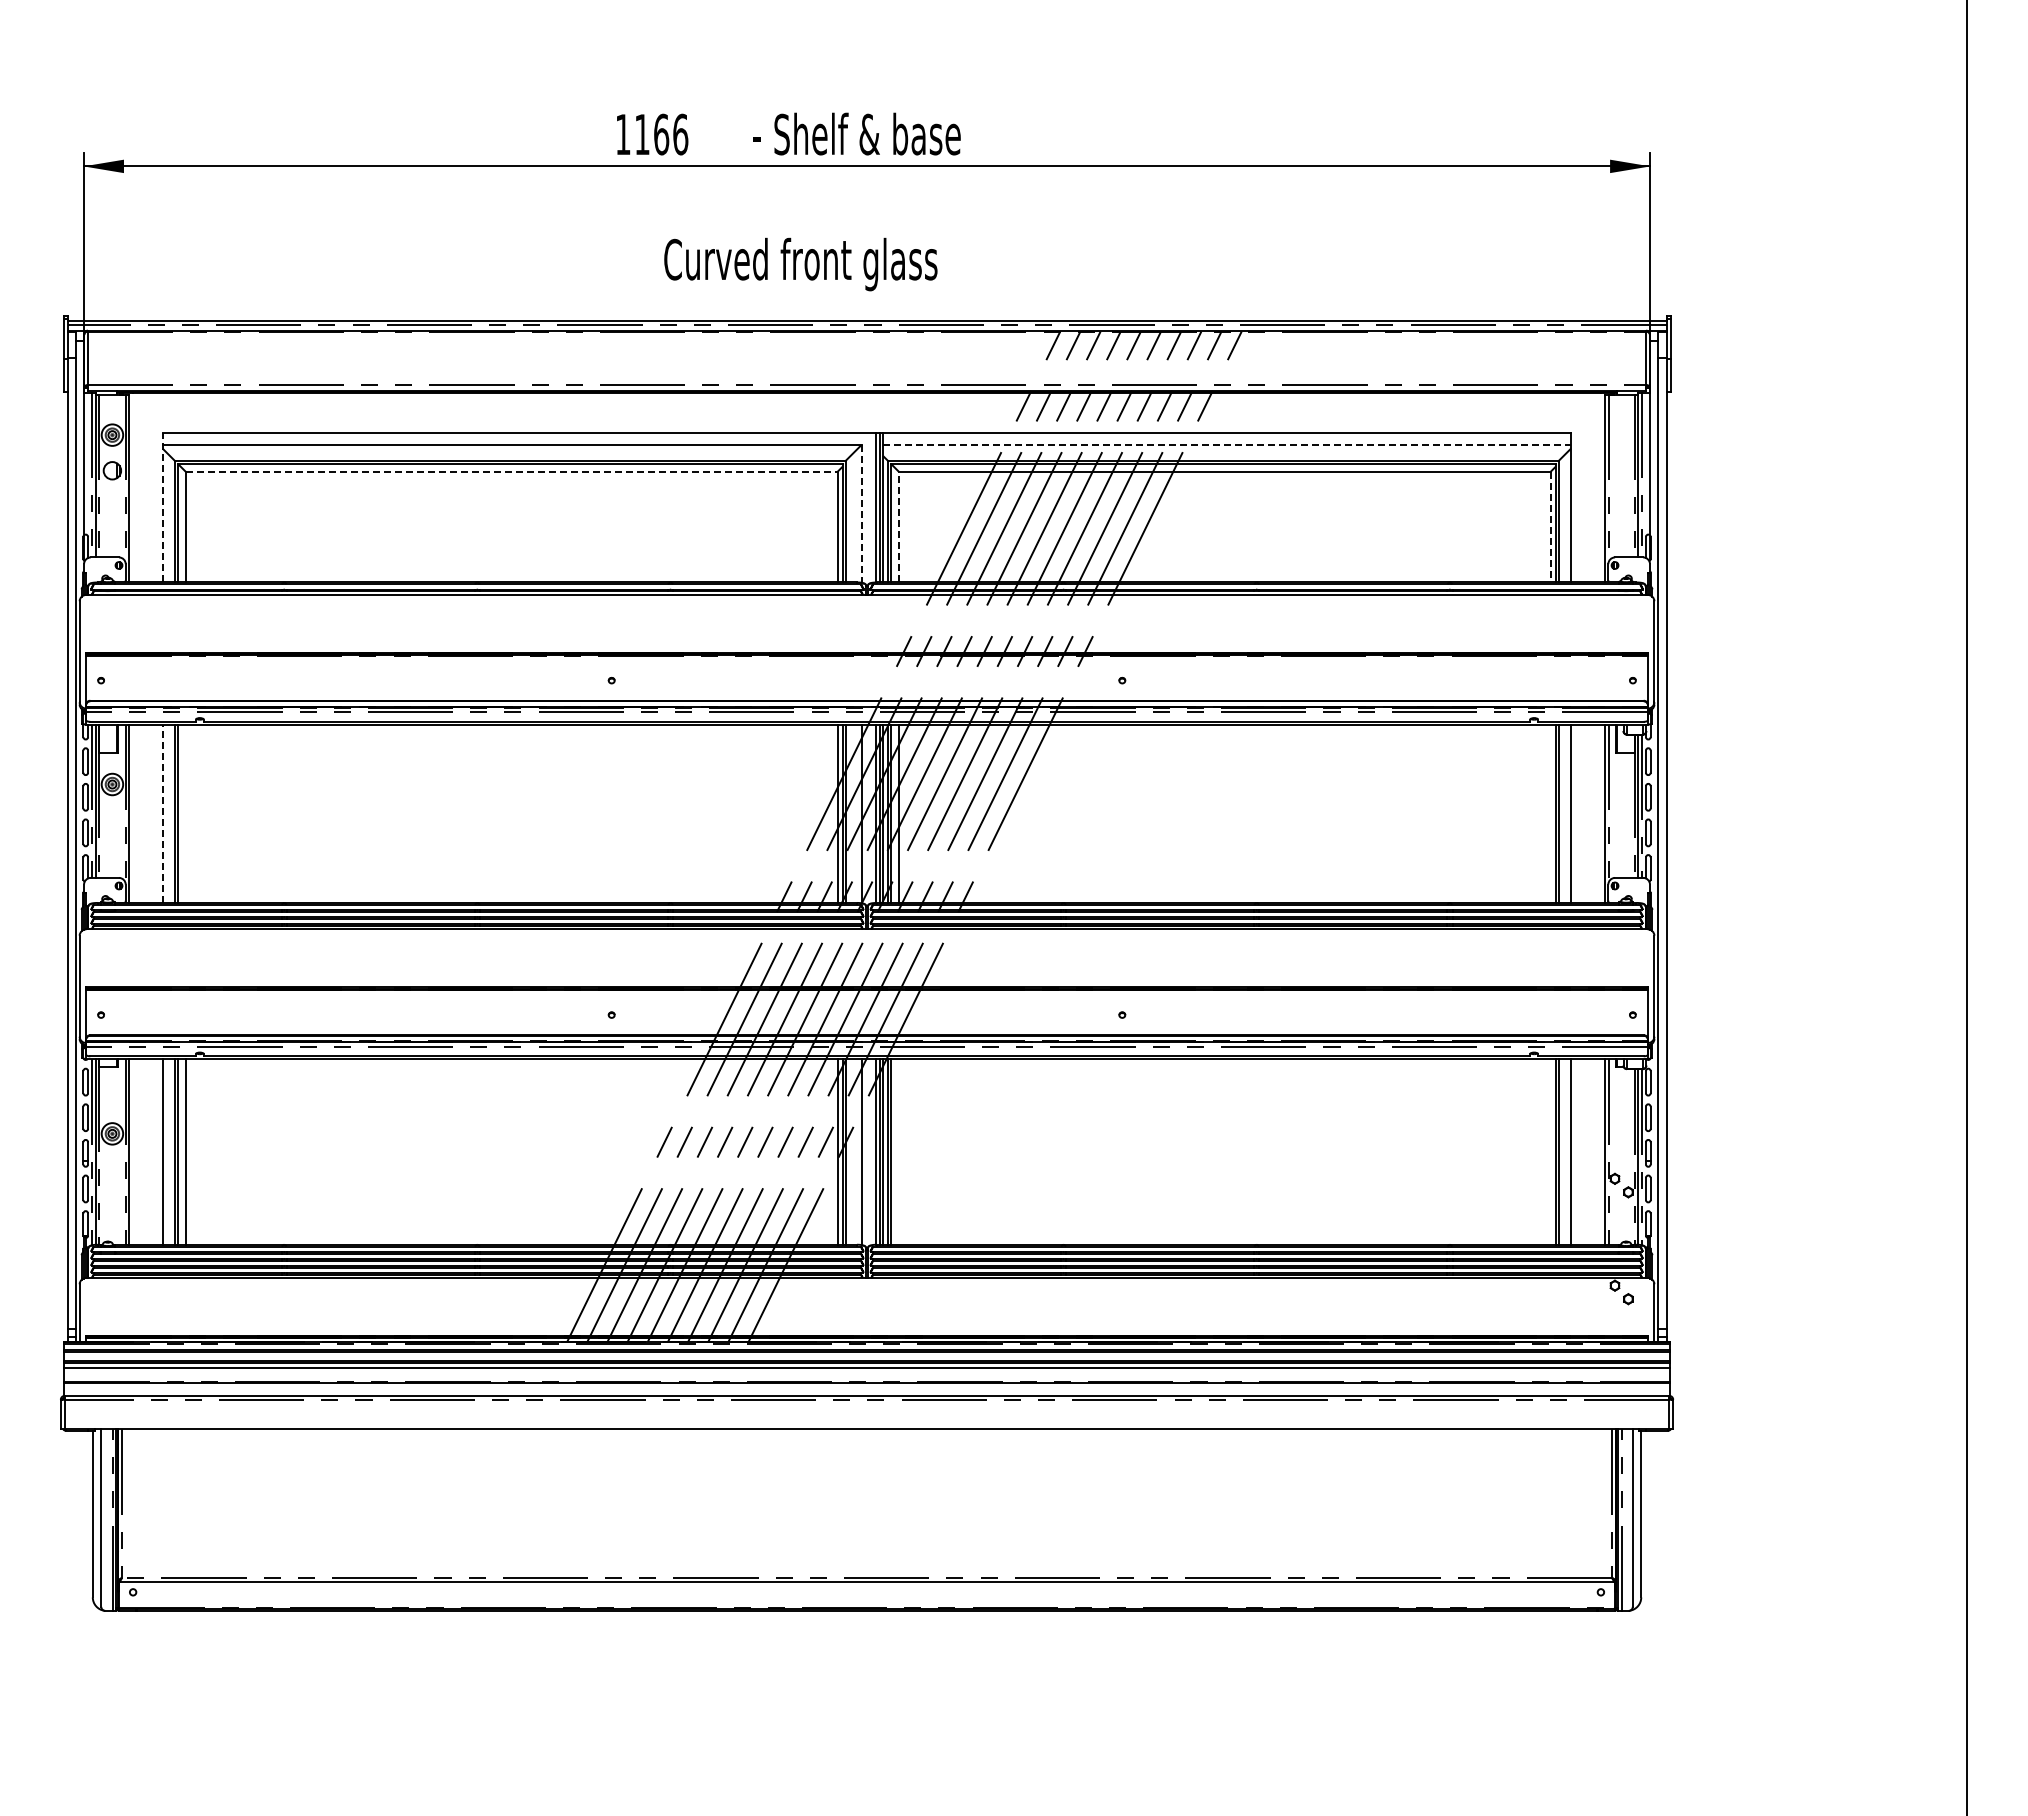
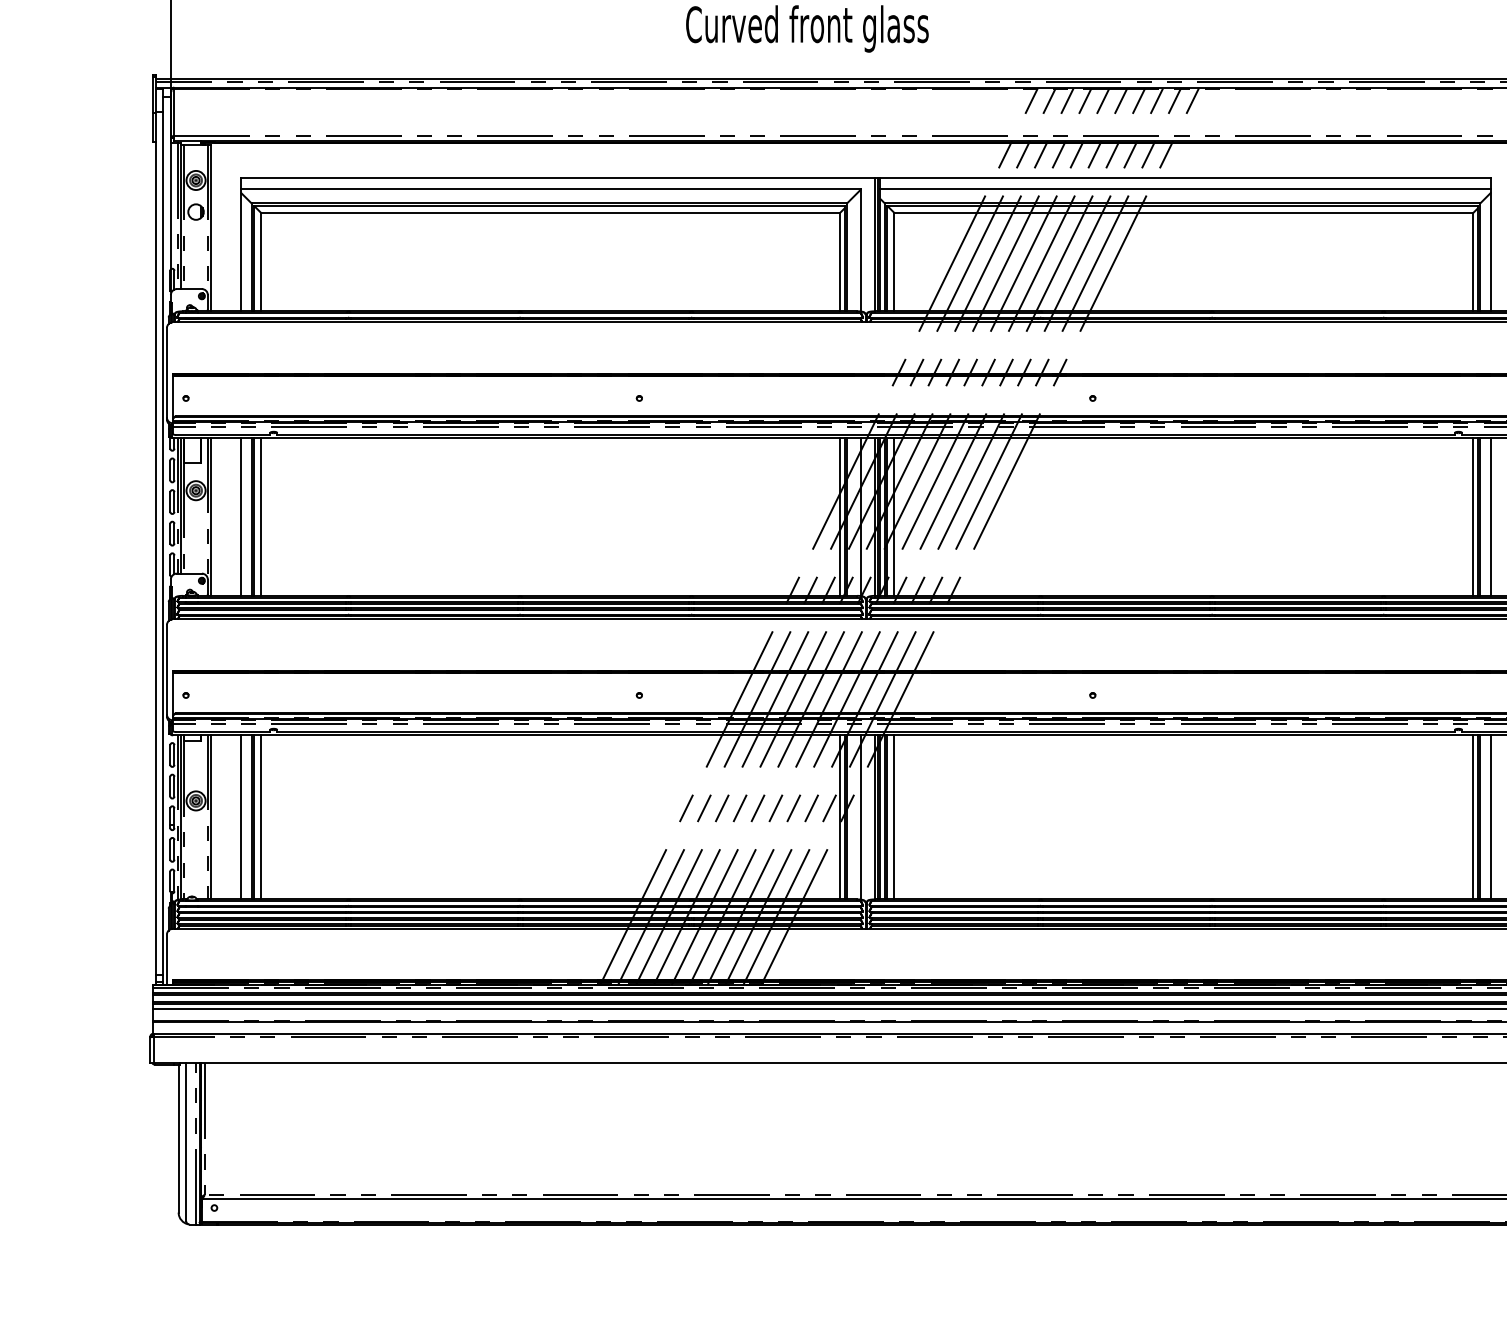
line: (1227, 444) -> (1186, 188), dashed -> solid
line: (511, 471) -> (550, 212), dashed -> solid
line: (162, 507) -> (240, 244), dashed -> solid
line: (861, 513) -> (861, 250), dashed -> solid
line: (898, 526) -> (894, 261), dashed -> solid
line: (1550, 527) -> (1473, 262), dashed -> solid
line: (162, 813) -> (240, 516), dashed -> solid
line: (185, 813) -> (260, 516), added
line: (1550, 813) -> (1473, 516), added
line: (898, 1151) -> (894, 816), added
line: (1550, 1151) -> (1473, 816), added

